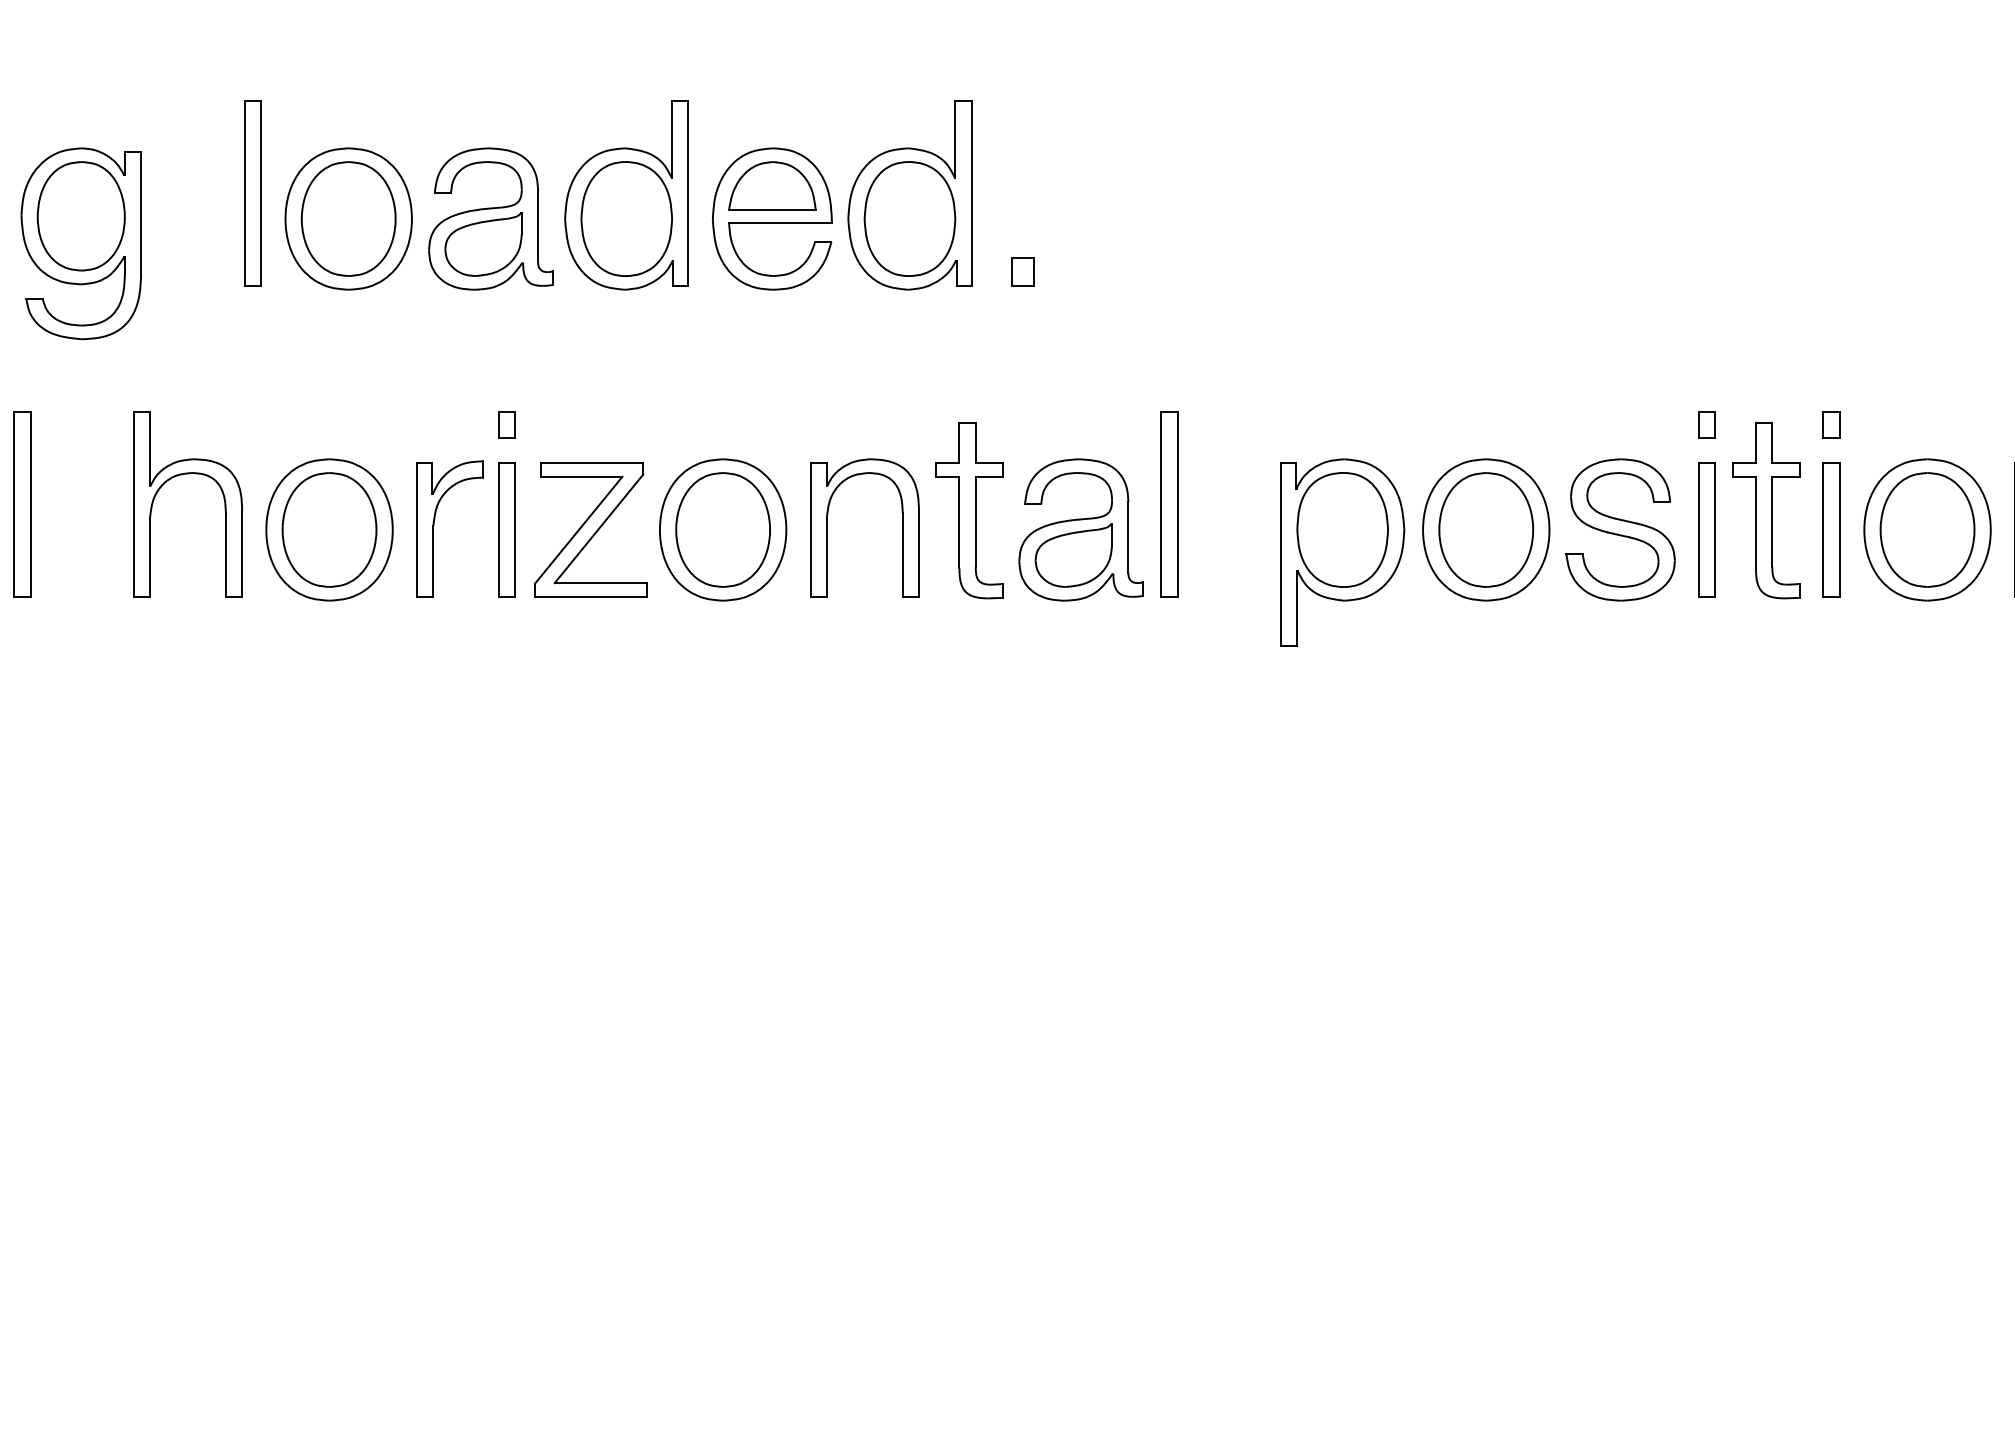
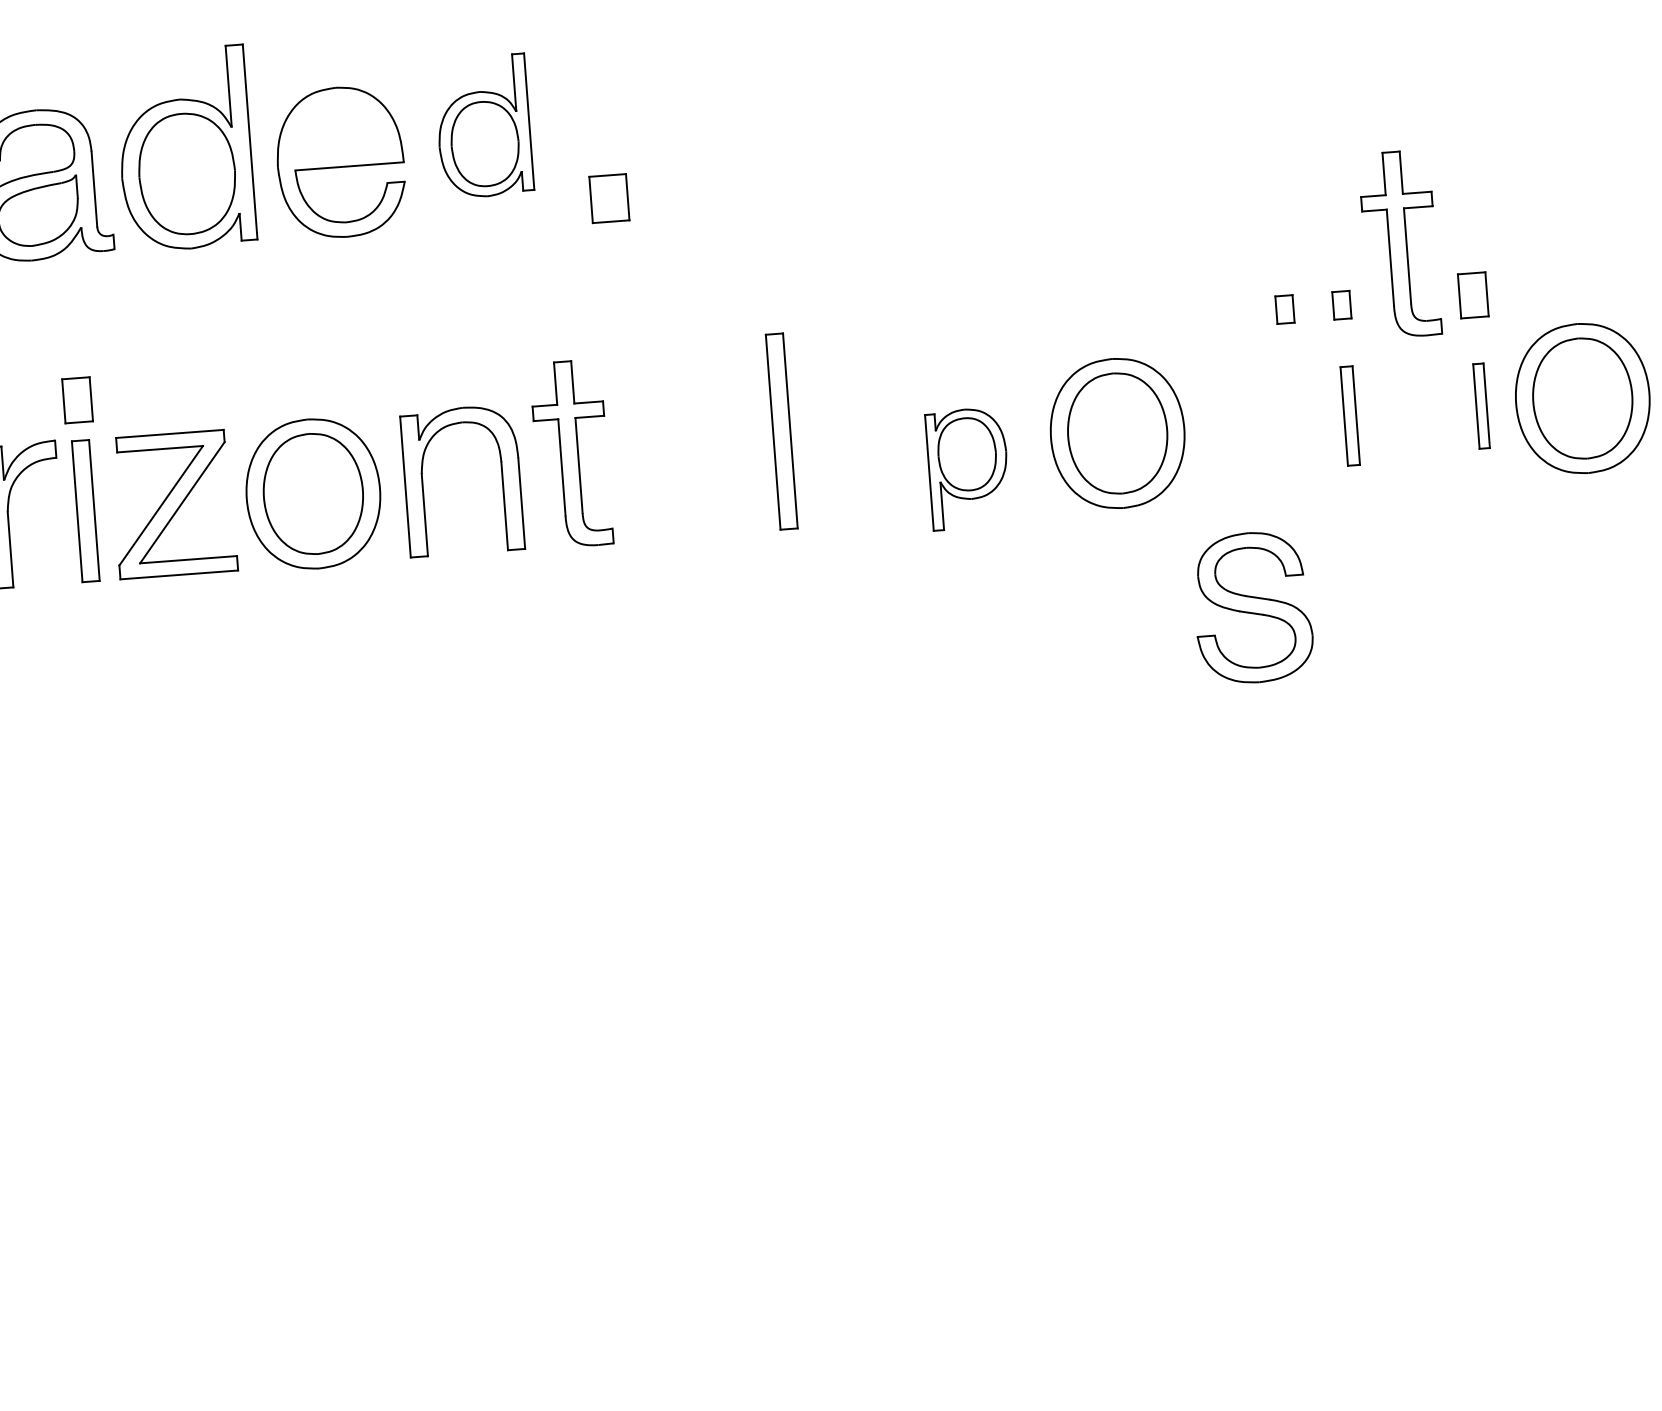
part: (772, 185) -> (338, 127), removed
part: (909, 195) -> (483, 126), size x0.7
part: (1022, 271) -> (608, 197), size x1.6
part: (506, 424) -> (76, 399), size x1.6
part: (1652, 424) -> (1284, 309), added
part: (1831, 424) -> (1473, 294), size x1.6
part: (1766, 510) -> (1400, 244), moved
part: (1080, 529) -> (690, 465), removed
part: (1620, 529) -> (1252, 607), moved
part: (1706, 529) -> (1349, 415), size x0.7
part: (1831, 529) -> (1481, 405), size x0.6
part: (1342, 552) -> (967, 468), size x0.6

